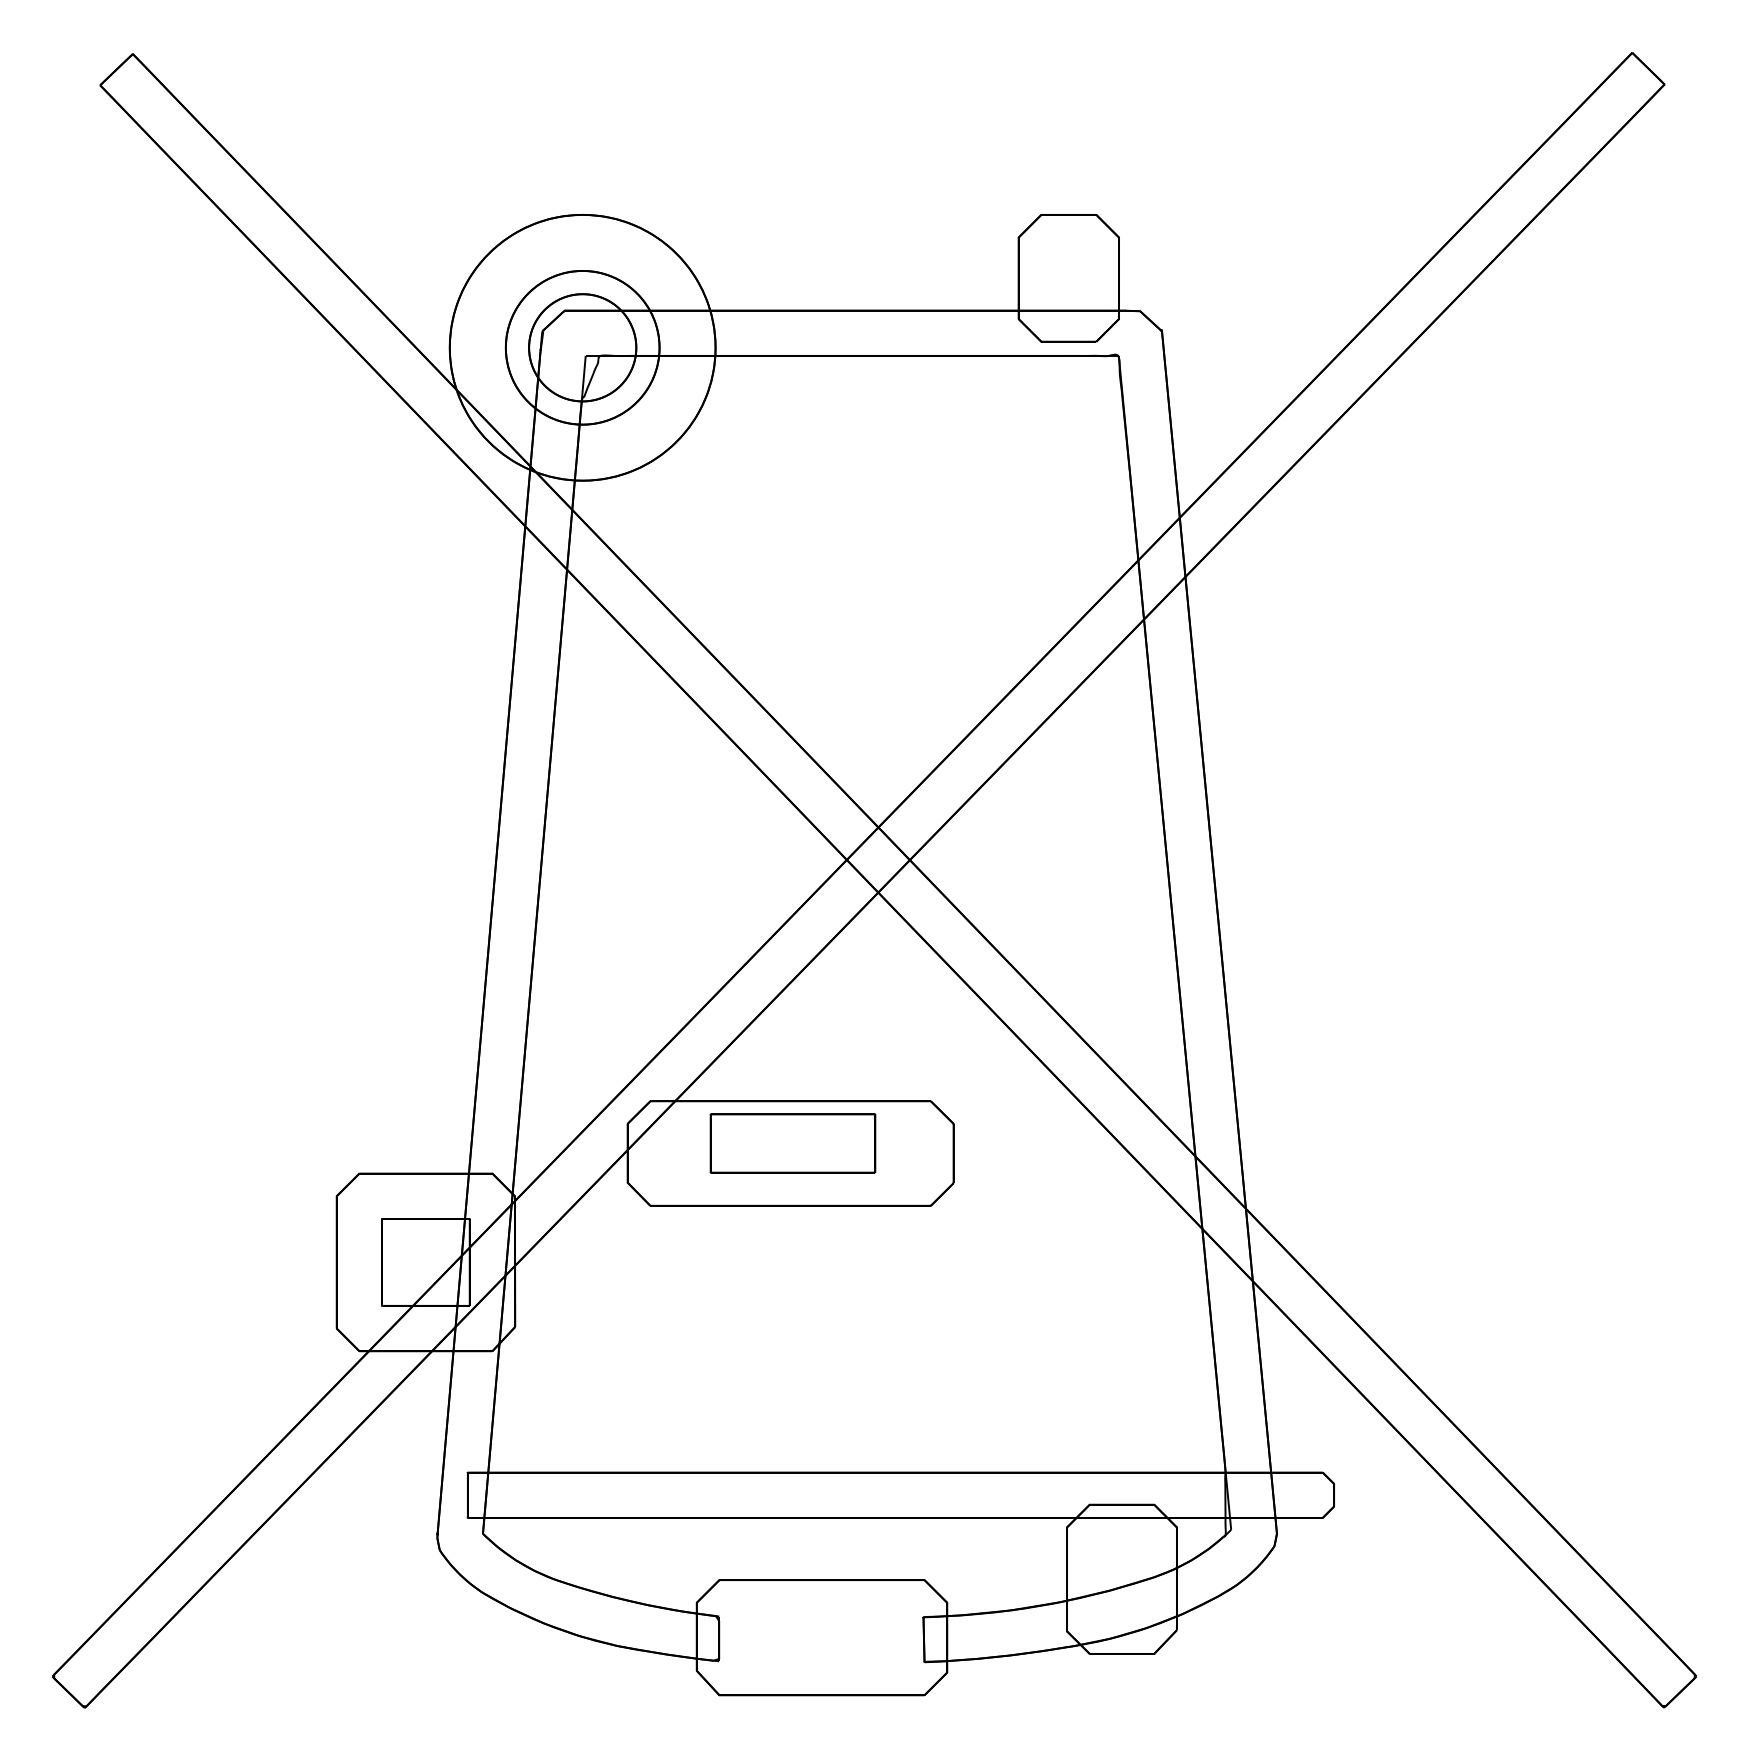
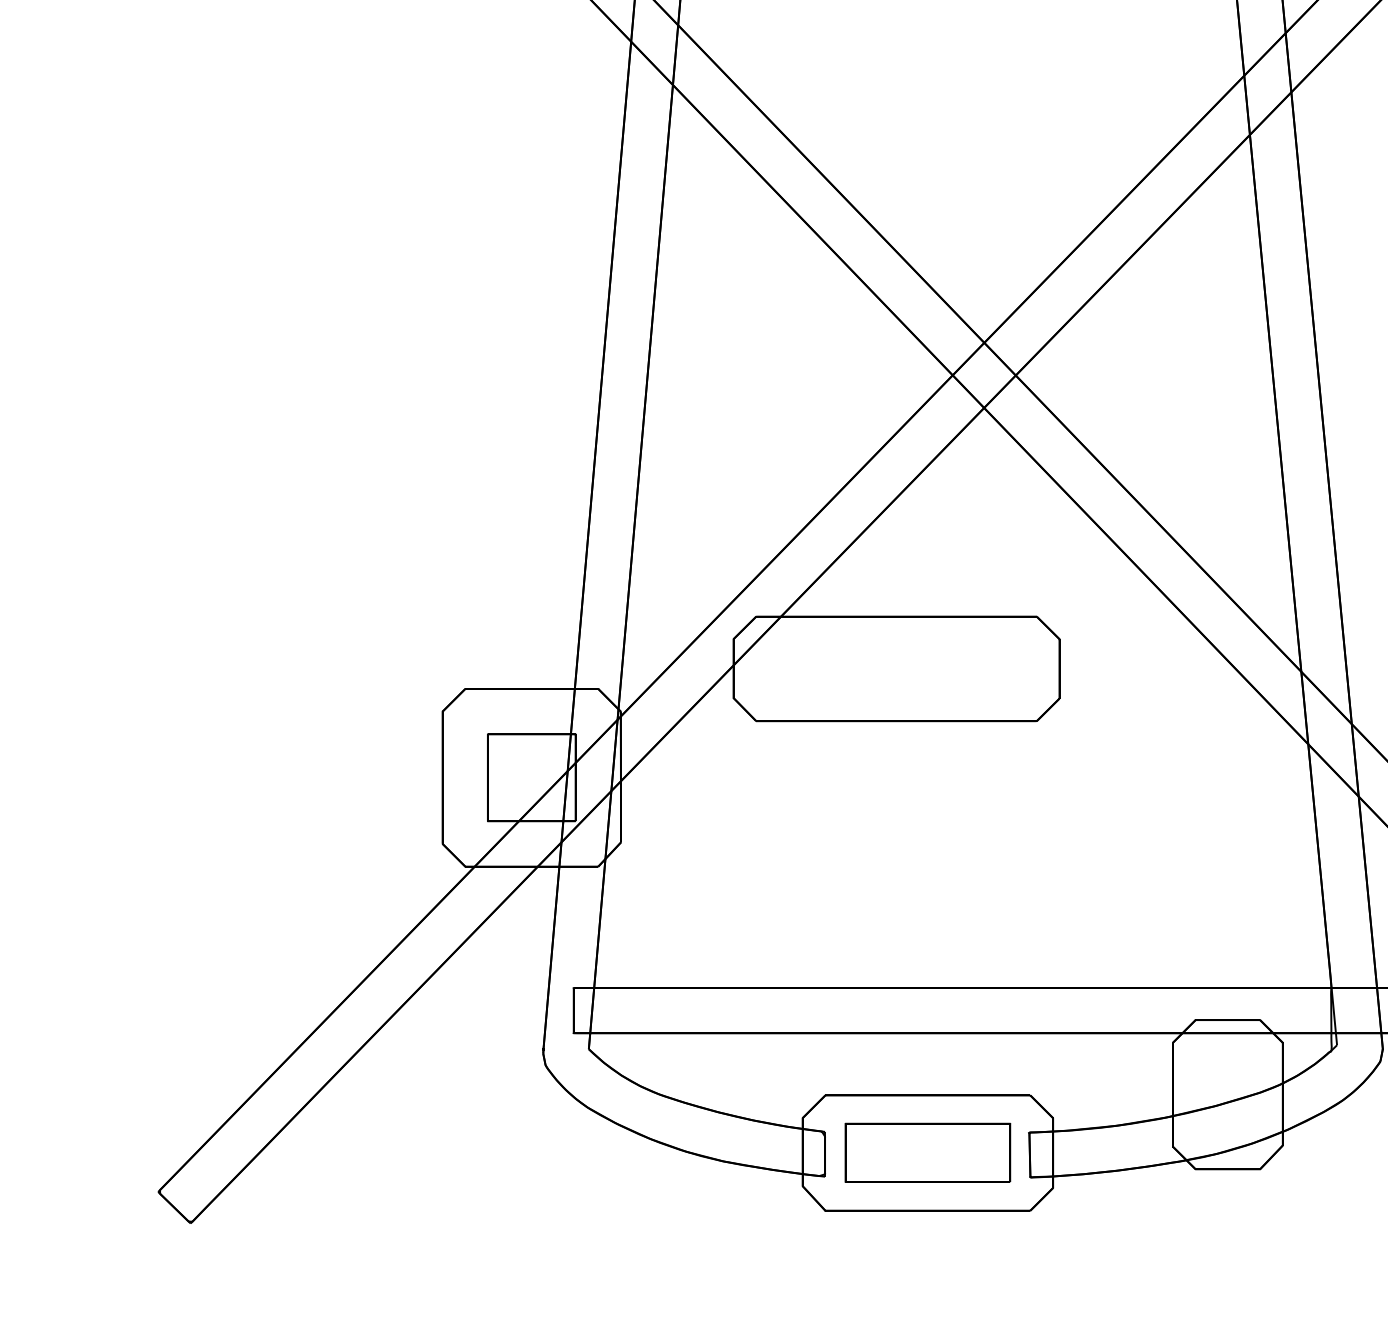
part: (792, 1143) -> (927, 1152), moved

